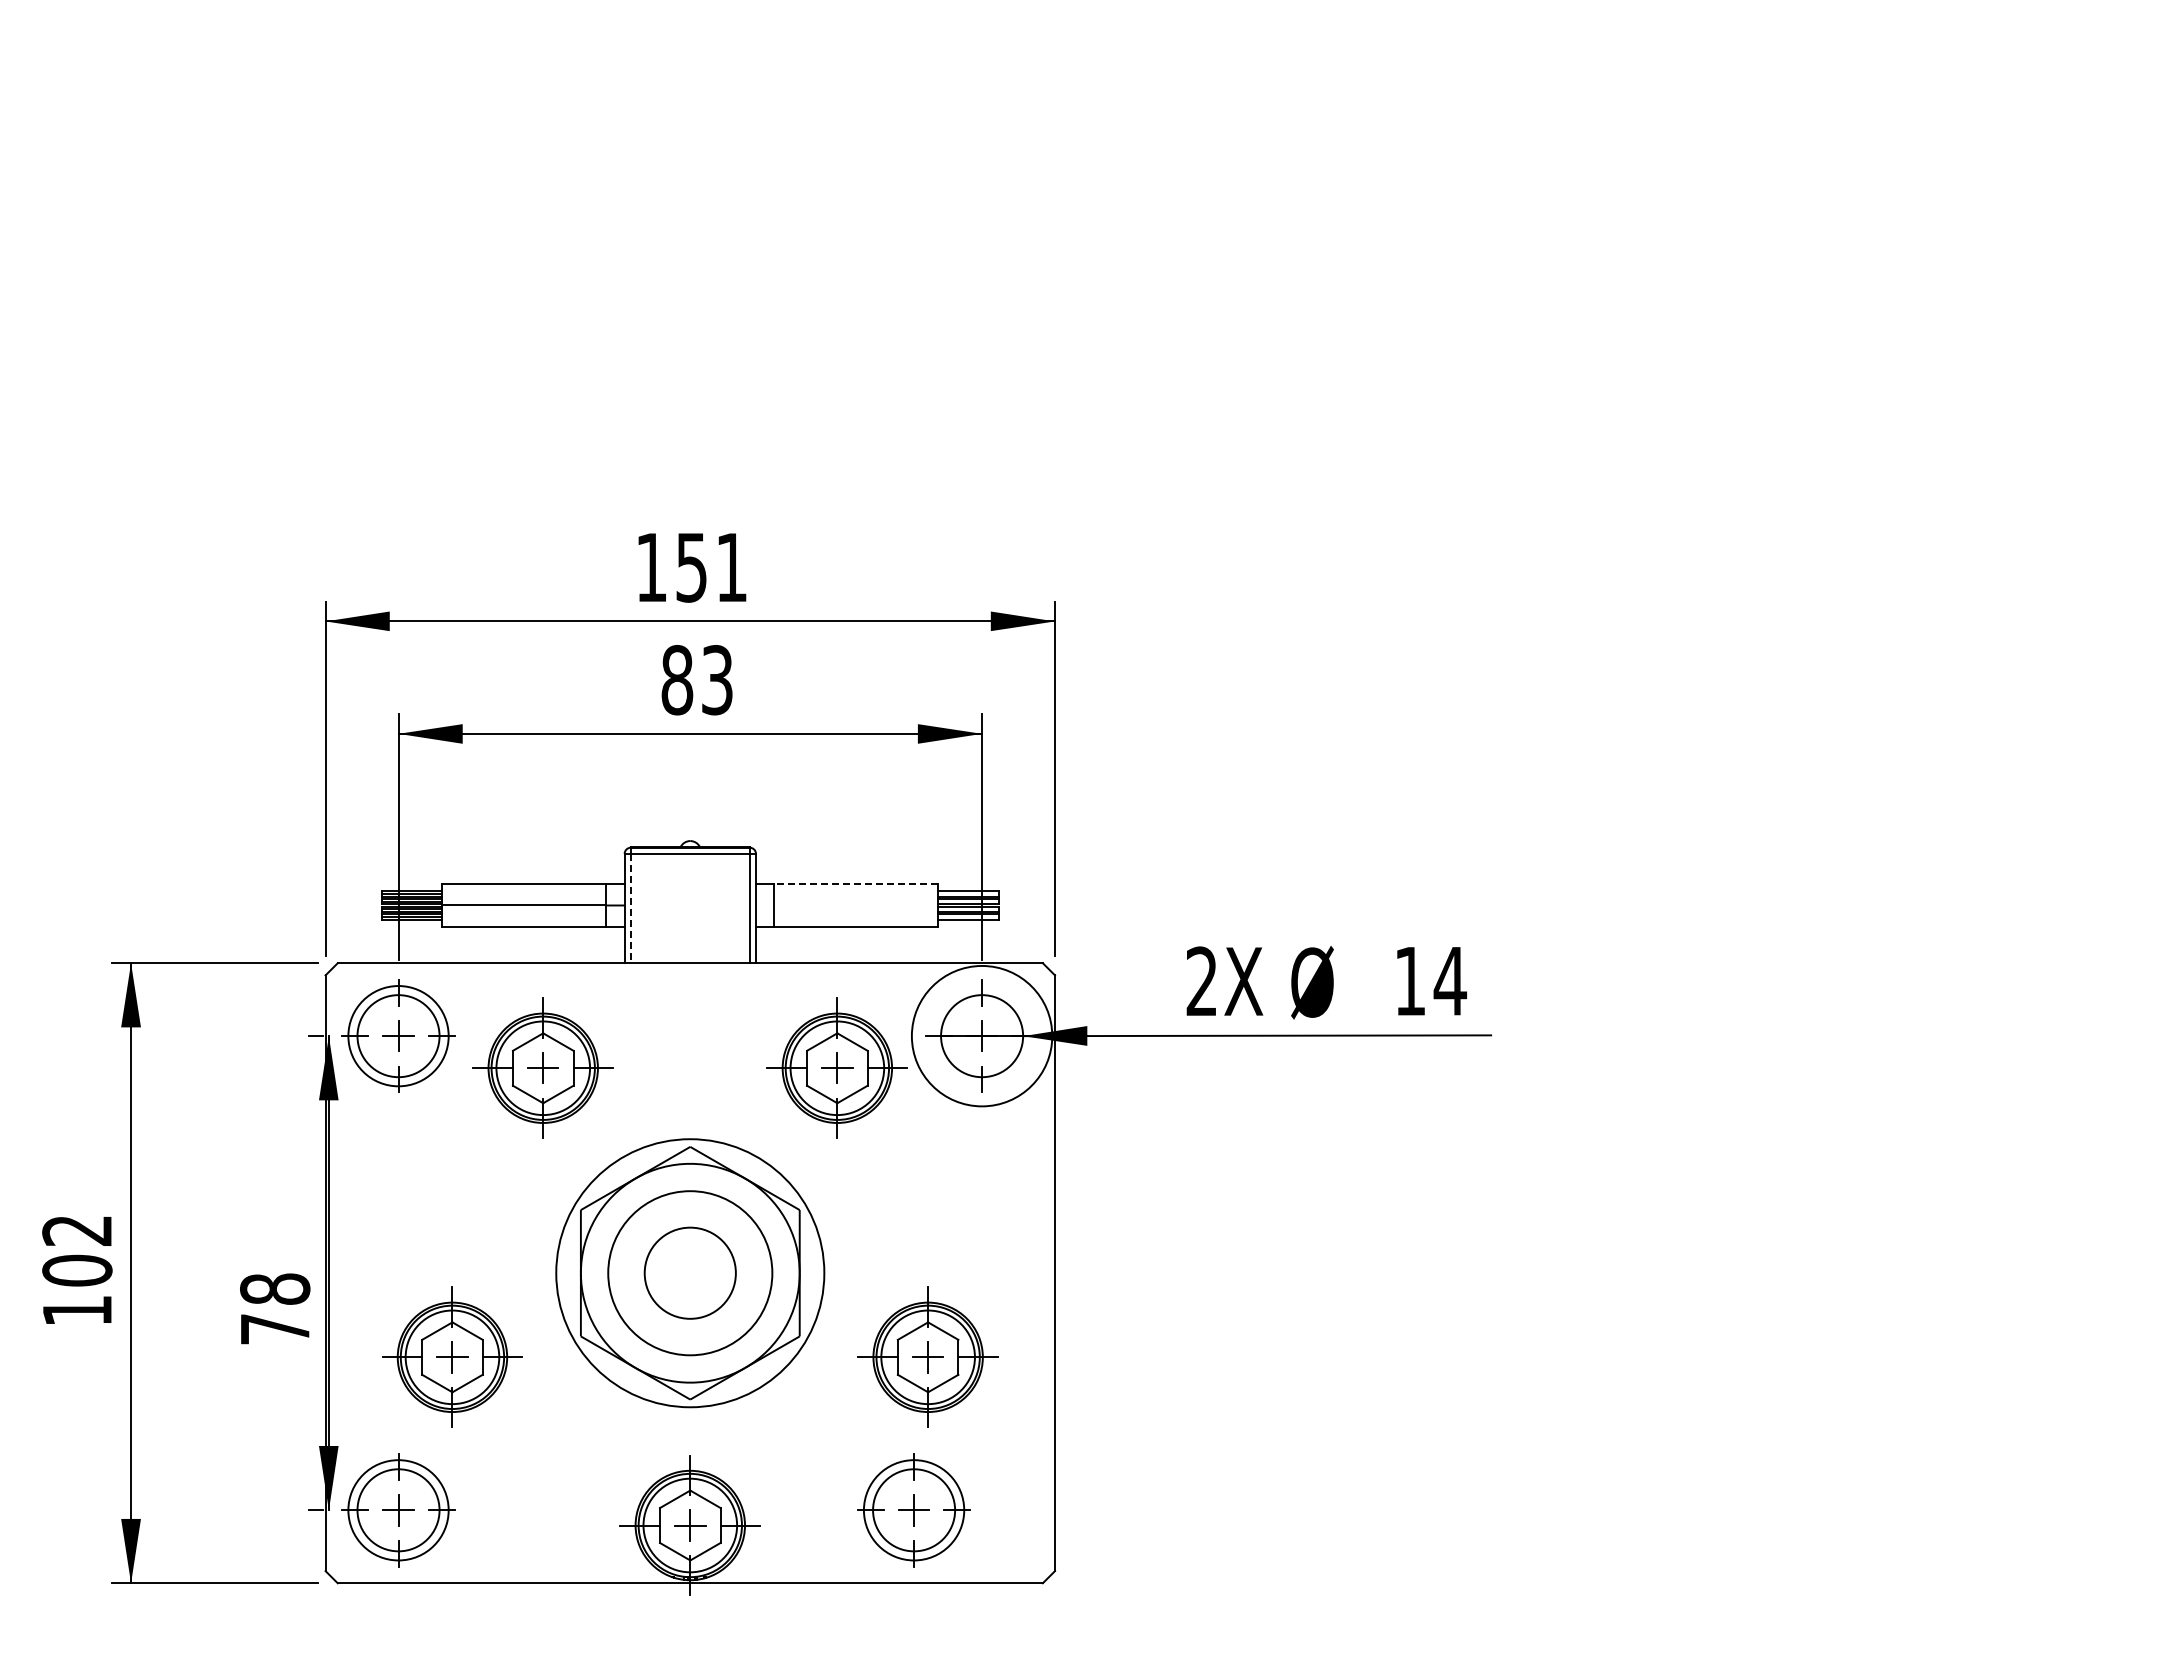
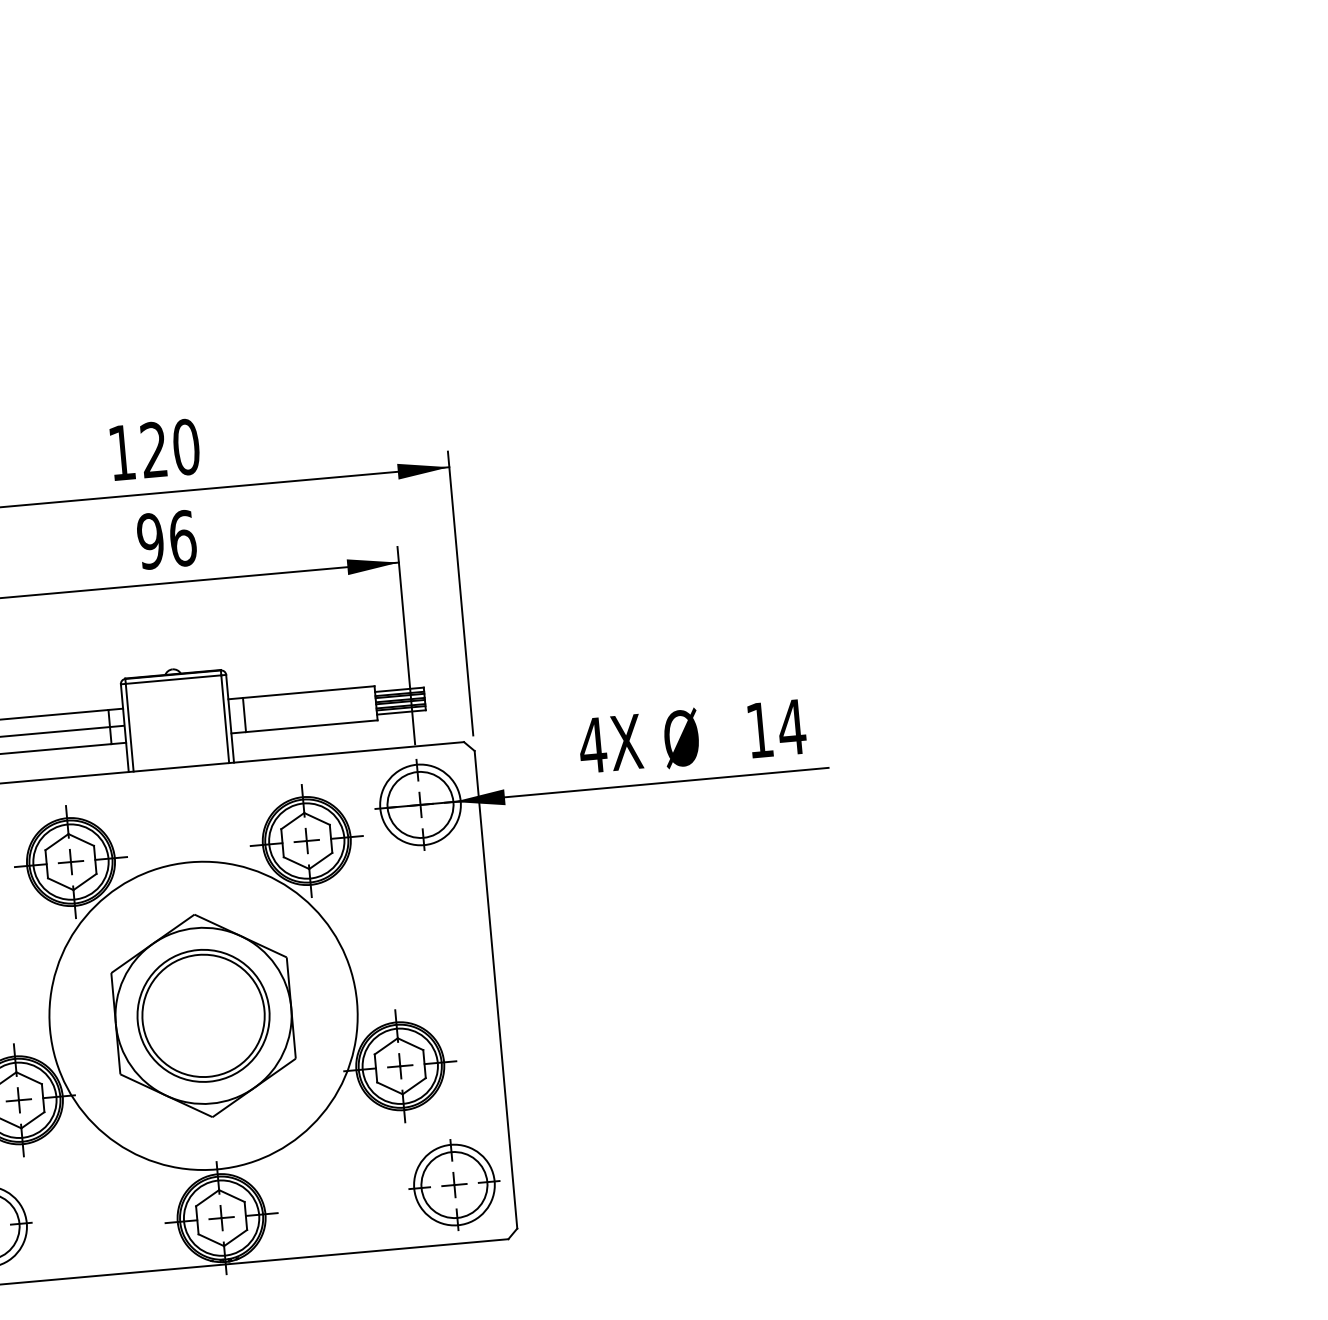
text: (711, 567) -> (170, 448), 151 -> 120
text: (697, 680) -> (166, 540), 83 -> 96
line: (855, 884) -> (308, 692), dashed -> solid
line: (630, 908) -> (129, 727), dashed -> solid
text: (1201, 980) -> (592, 744), 2X -> 4X
circle: (981, 1036) -> (420, 805), size x0.71
circle: (689, 1272) -> (202, 1015), size x1.43
circle: (690, 1273) -> (203, 1016), size x1.67
part: (913, 1510) -> (453, 1185), moved

